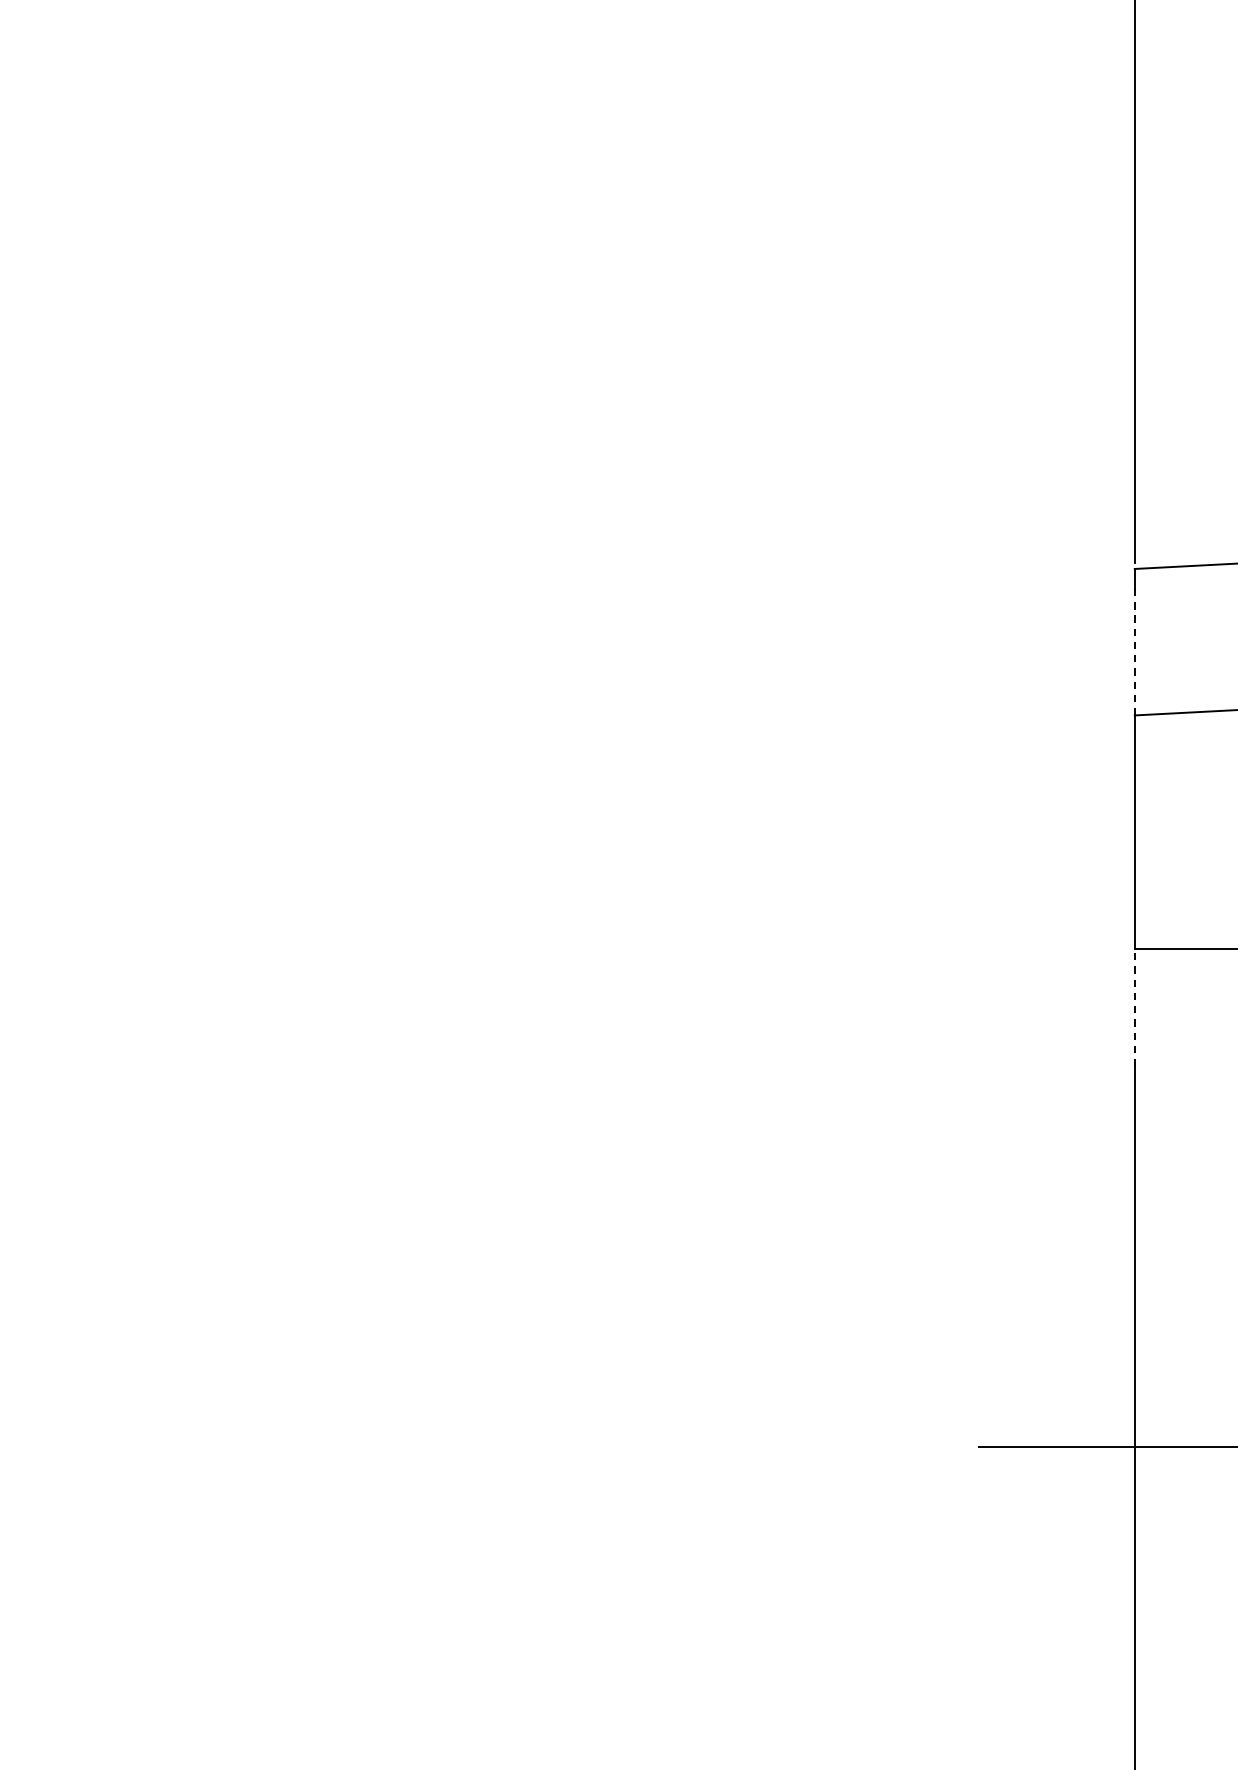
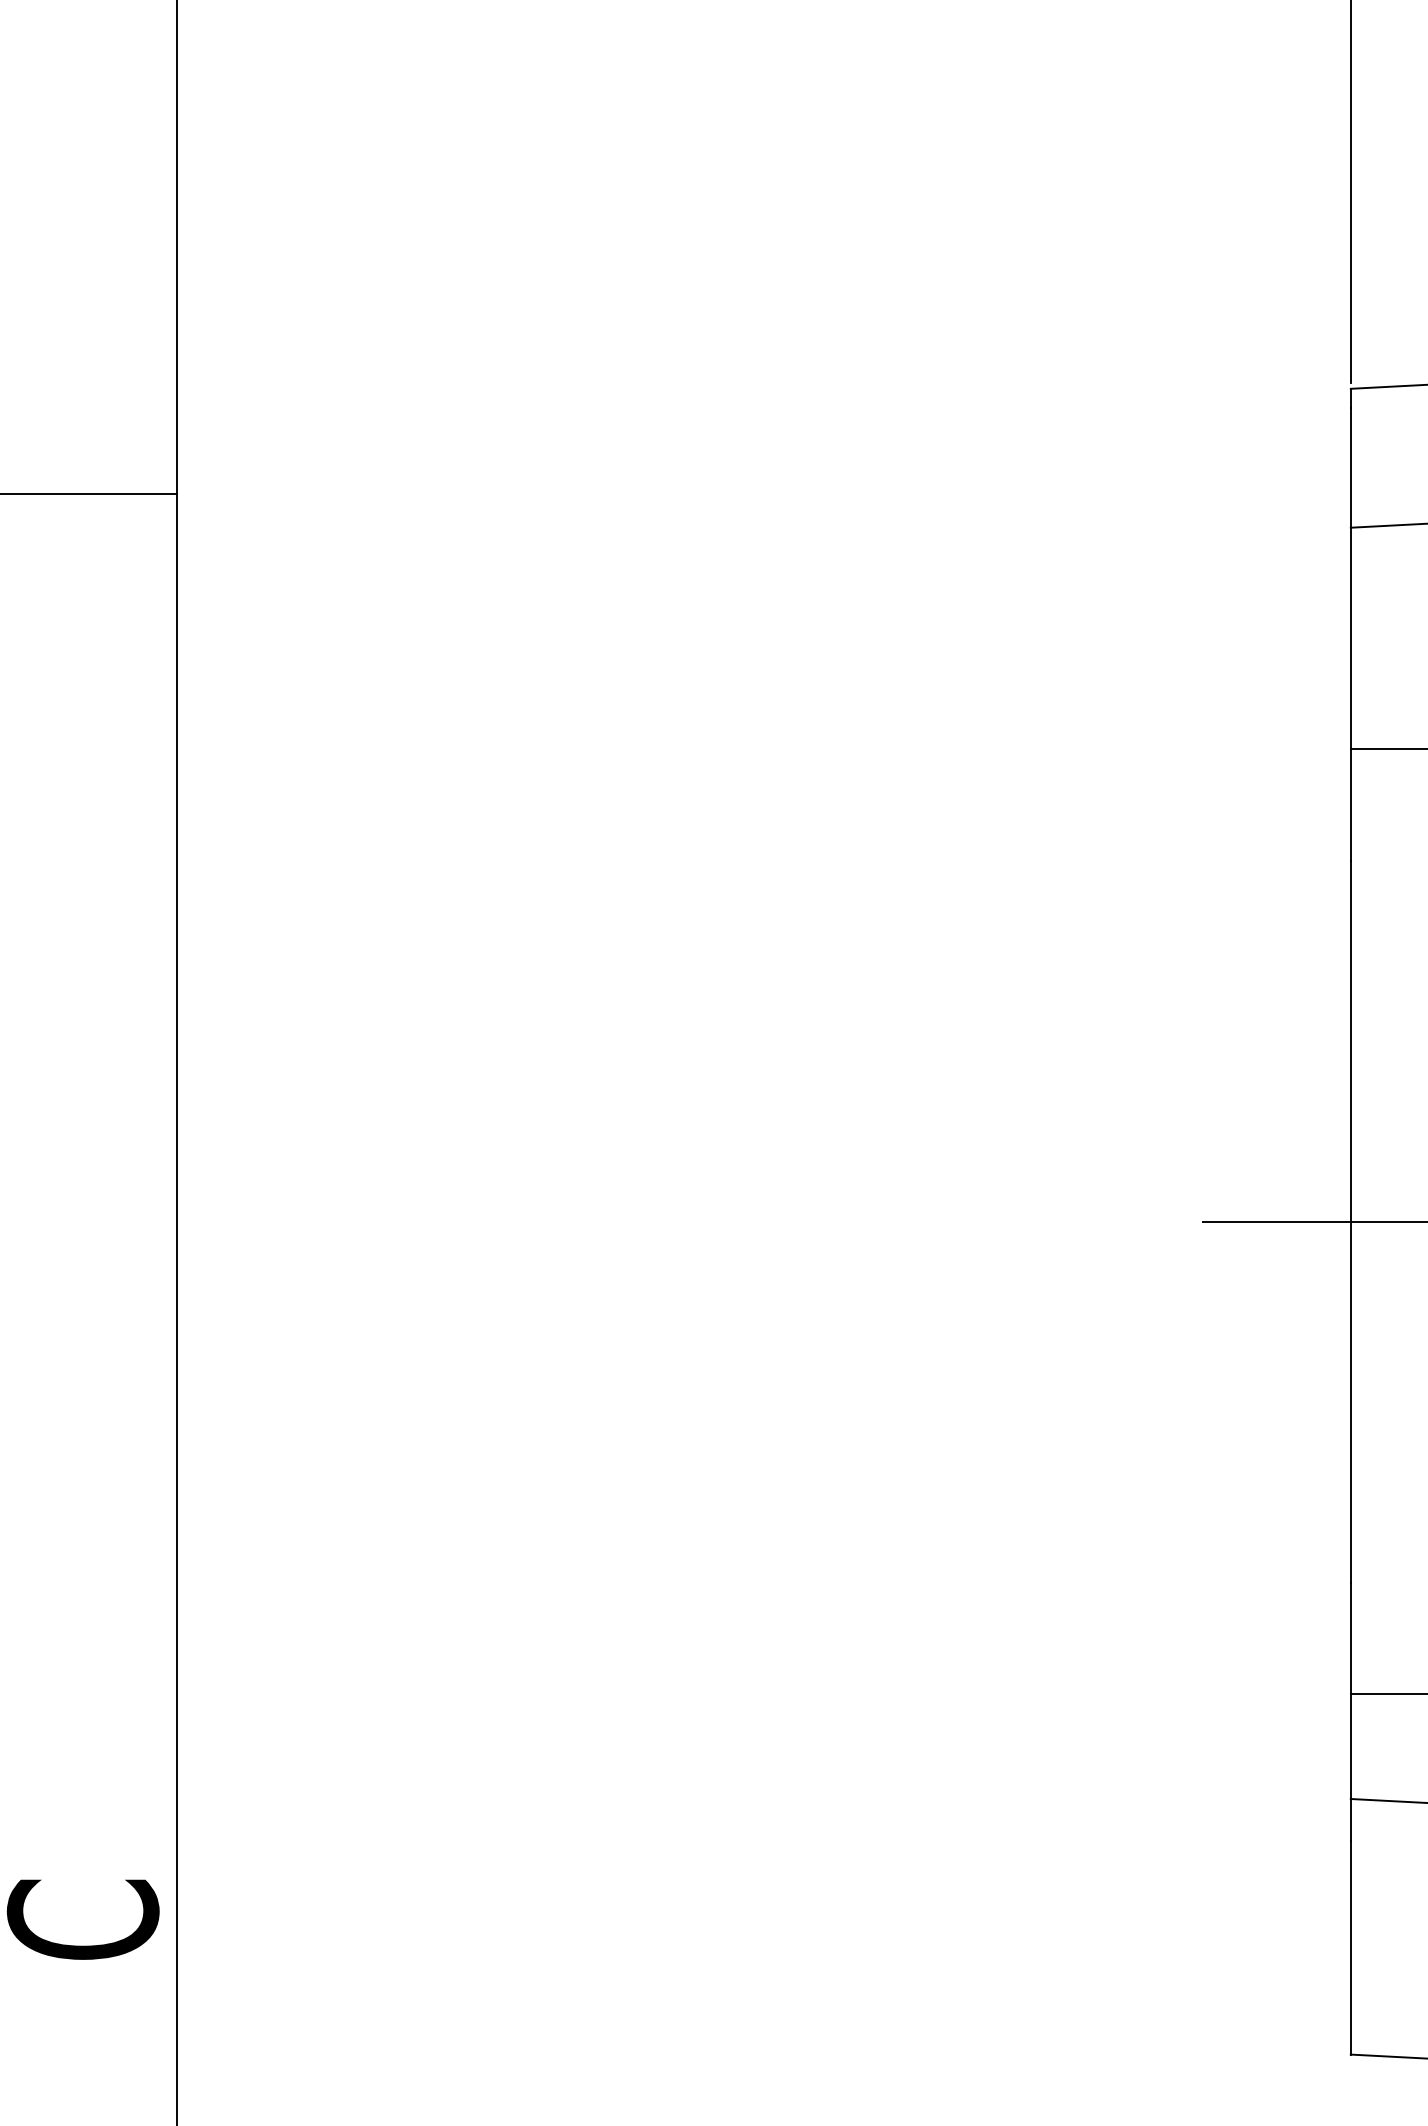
line: (1134, 651) -> (1350, 467), dashed -> solid
line: (1134, 1007) -> (1350, 804), dashed -> solid

